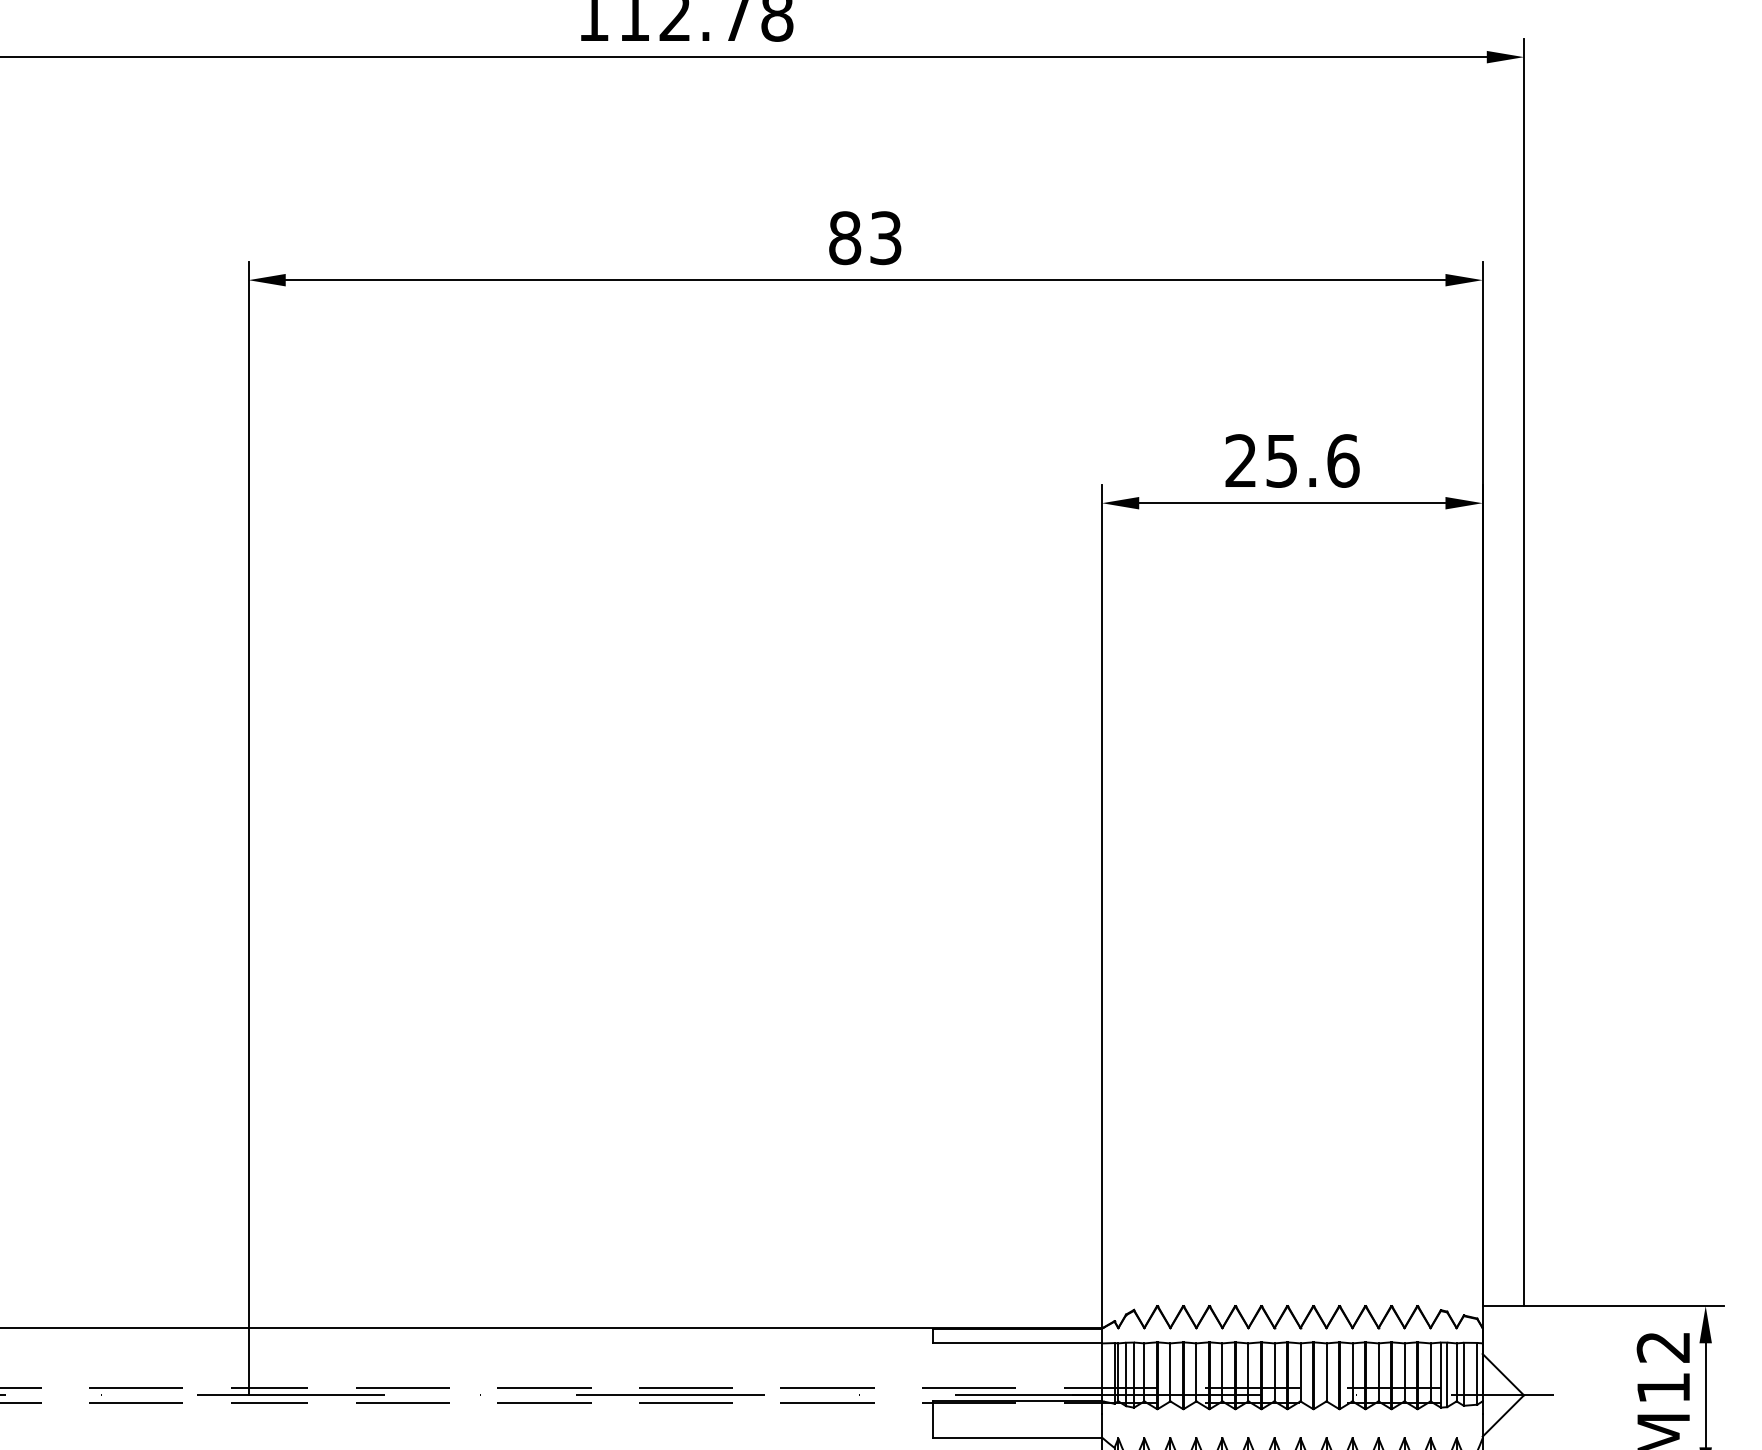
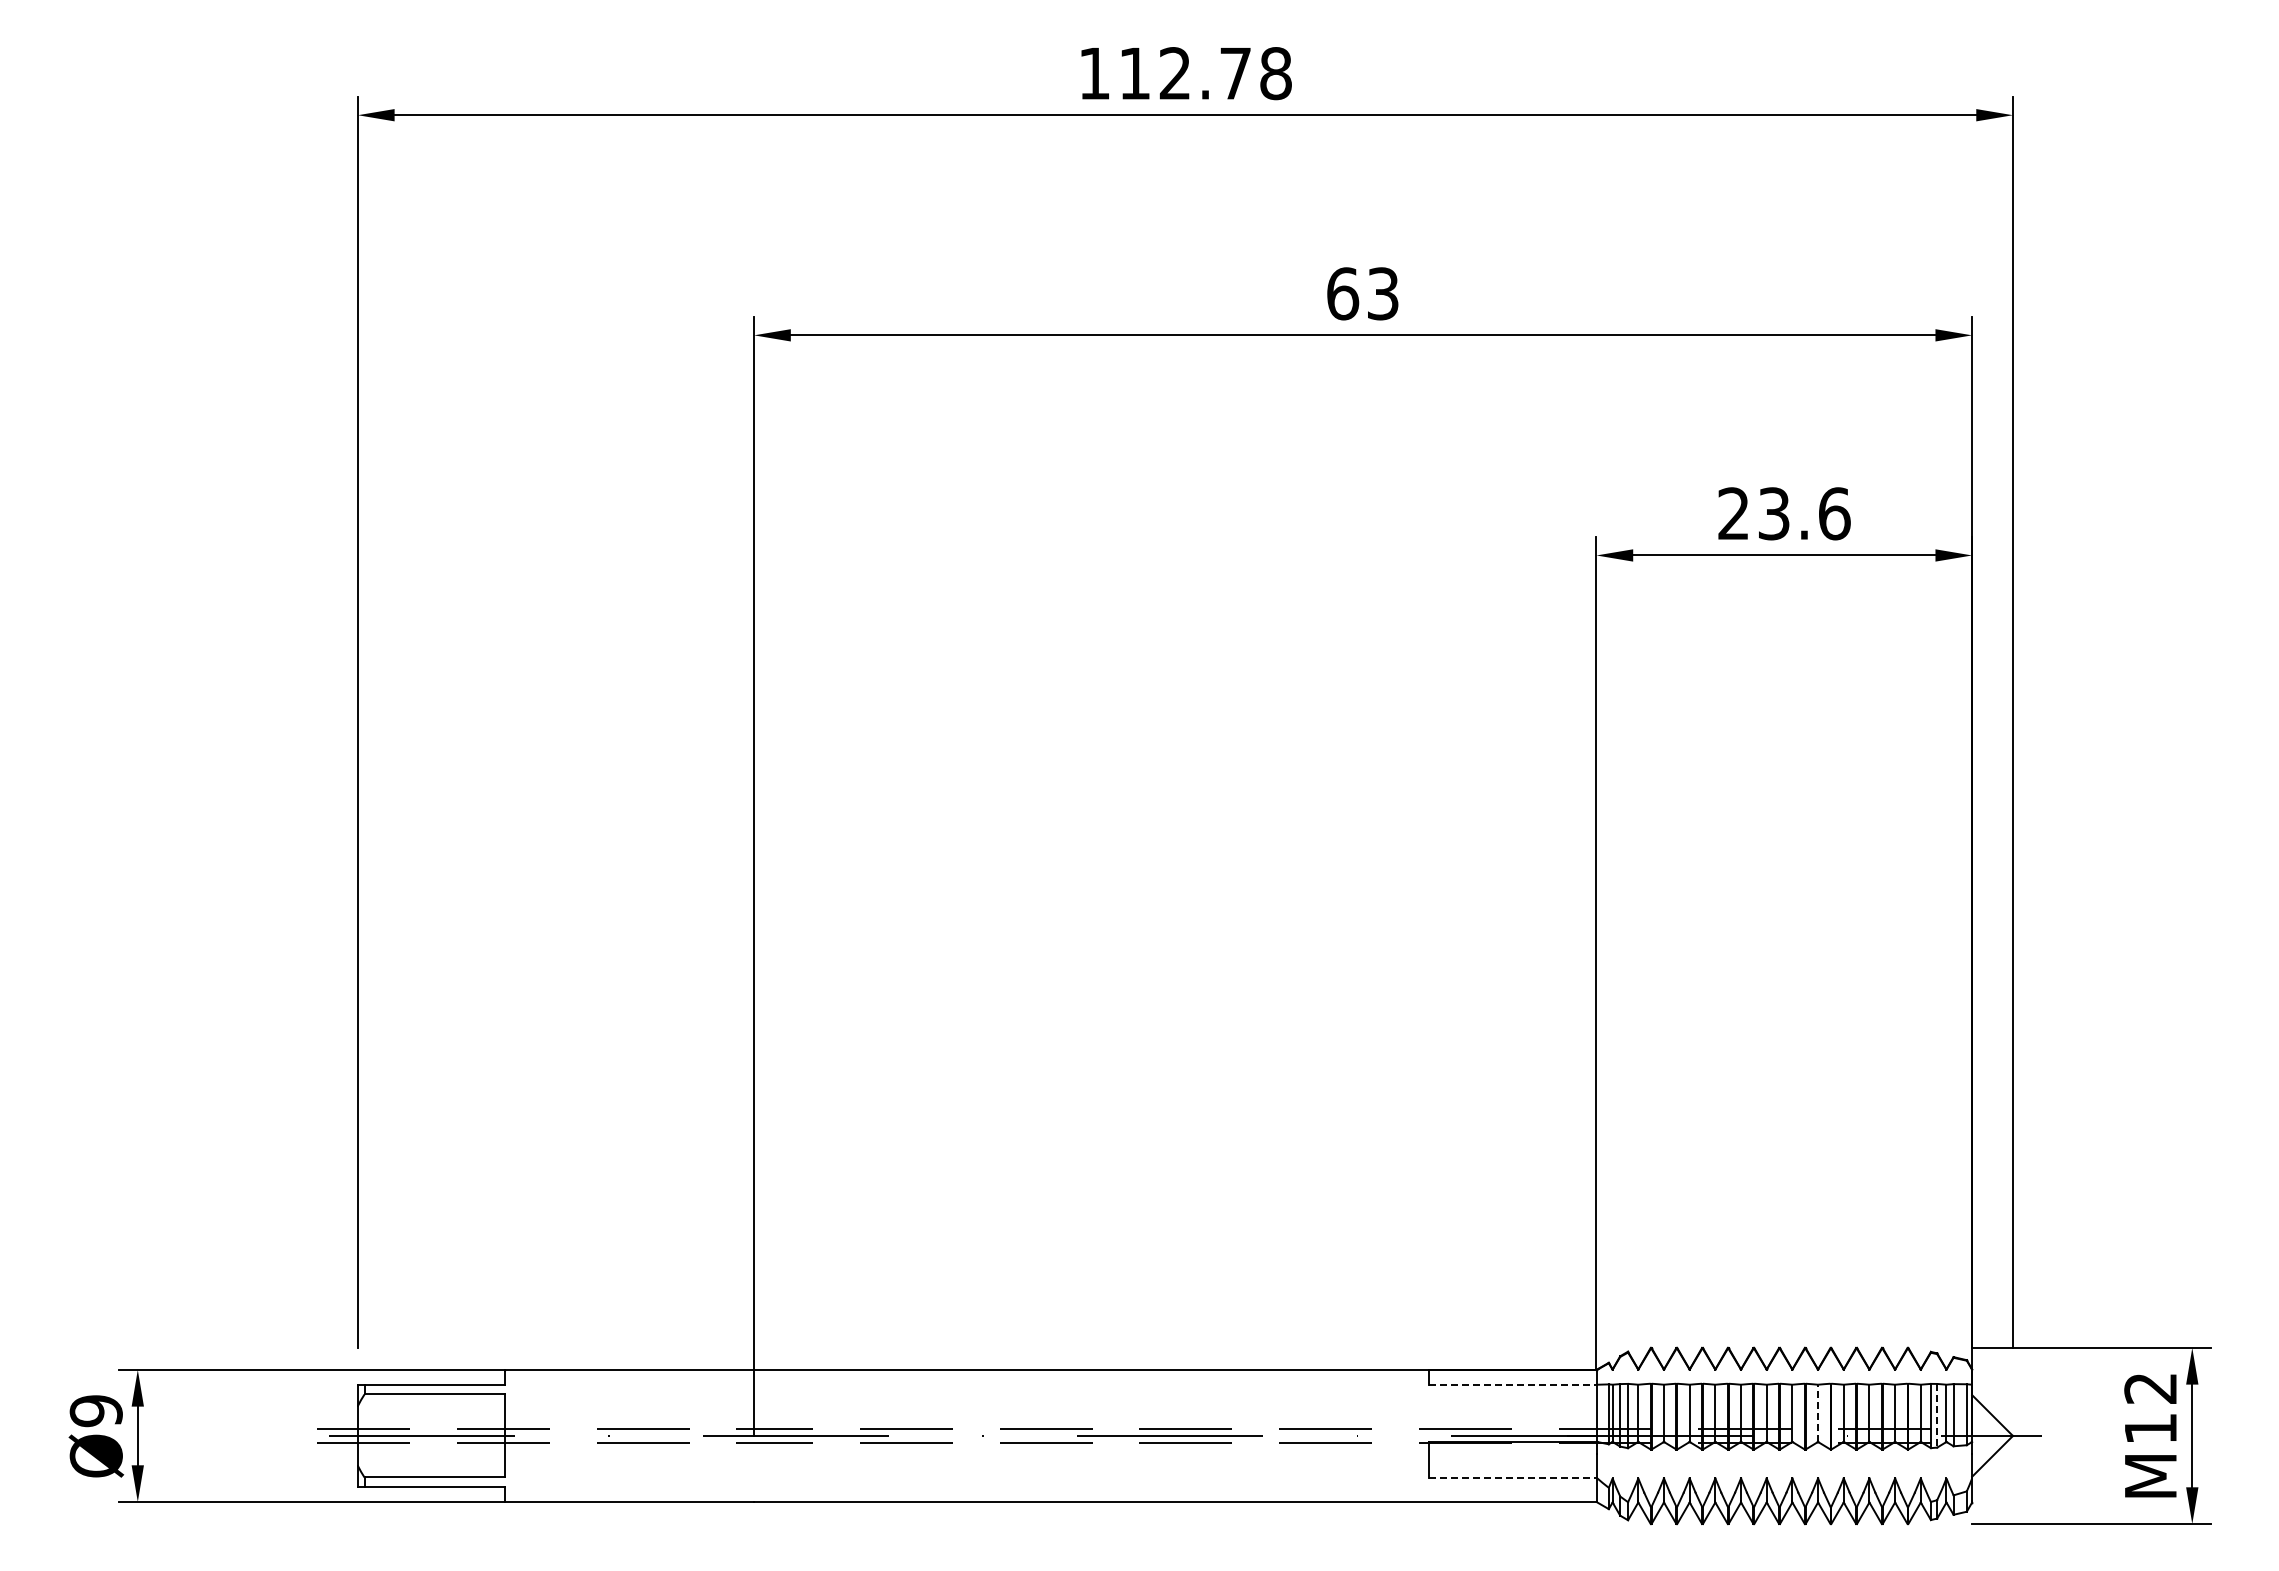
text: (845, 237) -> (1343, 293), 83 -> 63
text: (1282, 460) -> (1774, 513), 25.6 -> 23.6
line: (1016, 1343) -> (1512, 1384), solid -> dashed
line: (1326, 1372) -> (1818, 1413), solid -> dashed
line: (1447, 1374) -> (1937, 1415), solid -> dashed
line: (1016, 1437) -> (1512, 1477), solid -> dashed

